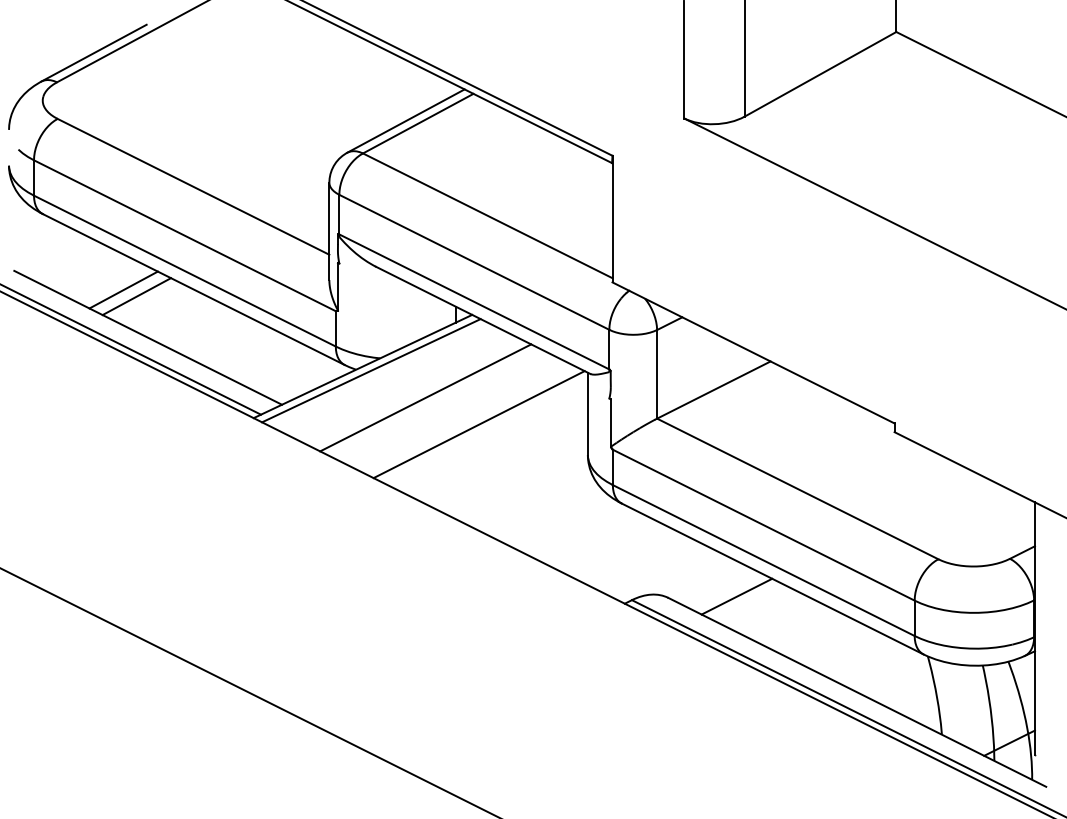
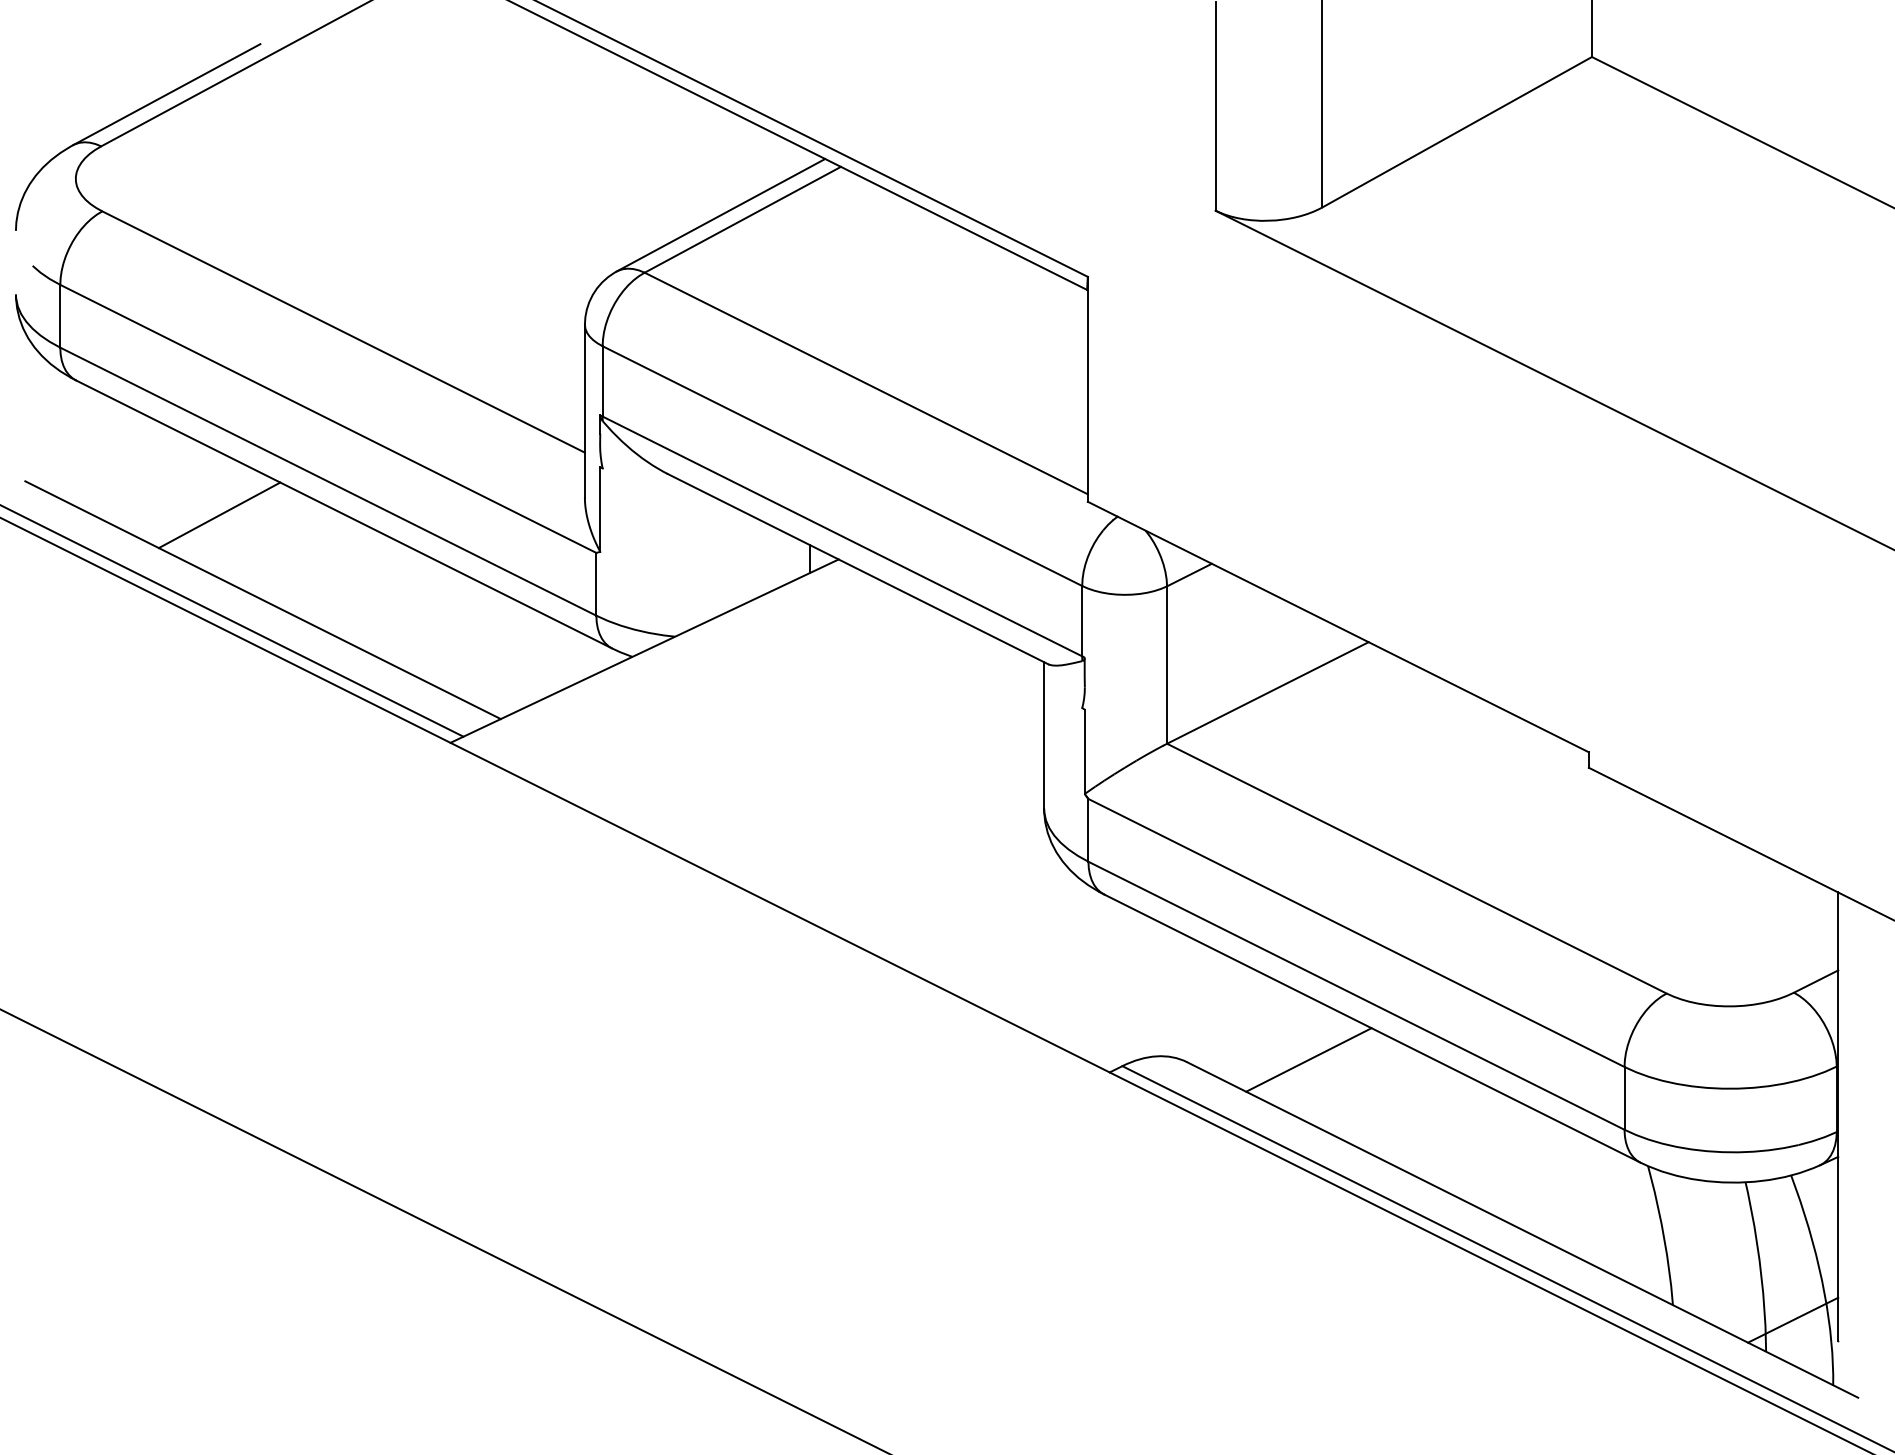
line: (136, 296) -> (242, 526), removed
line: (371, 370) -> (659, 658), removed
line: (425, 397) -> (755, 706), removed
line: (478, 424) -> (849, 754), removed

